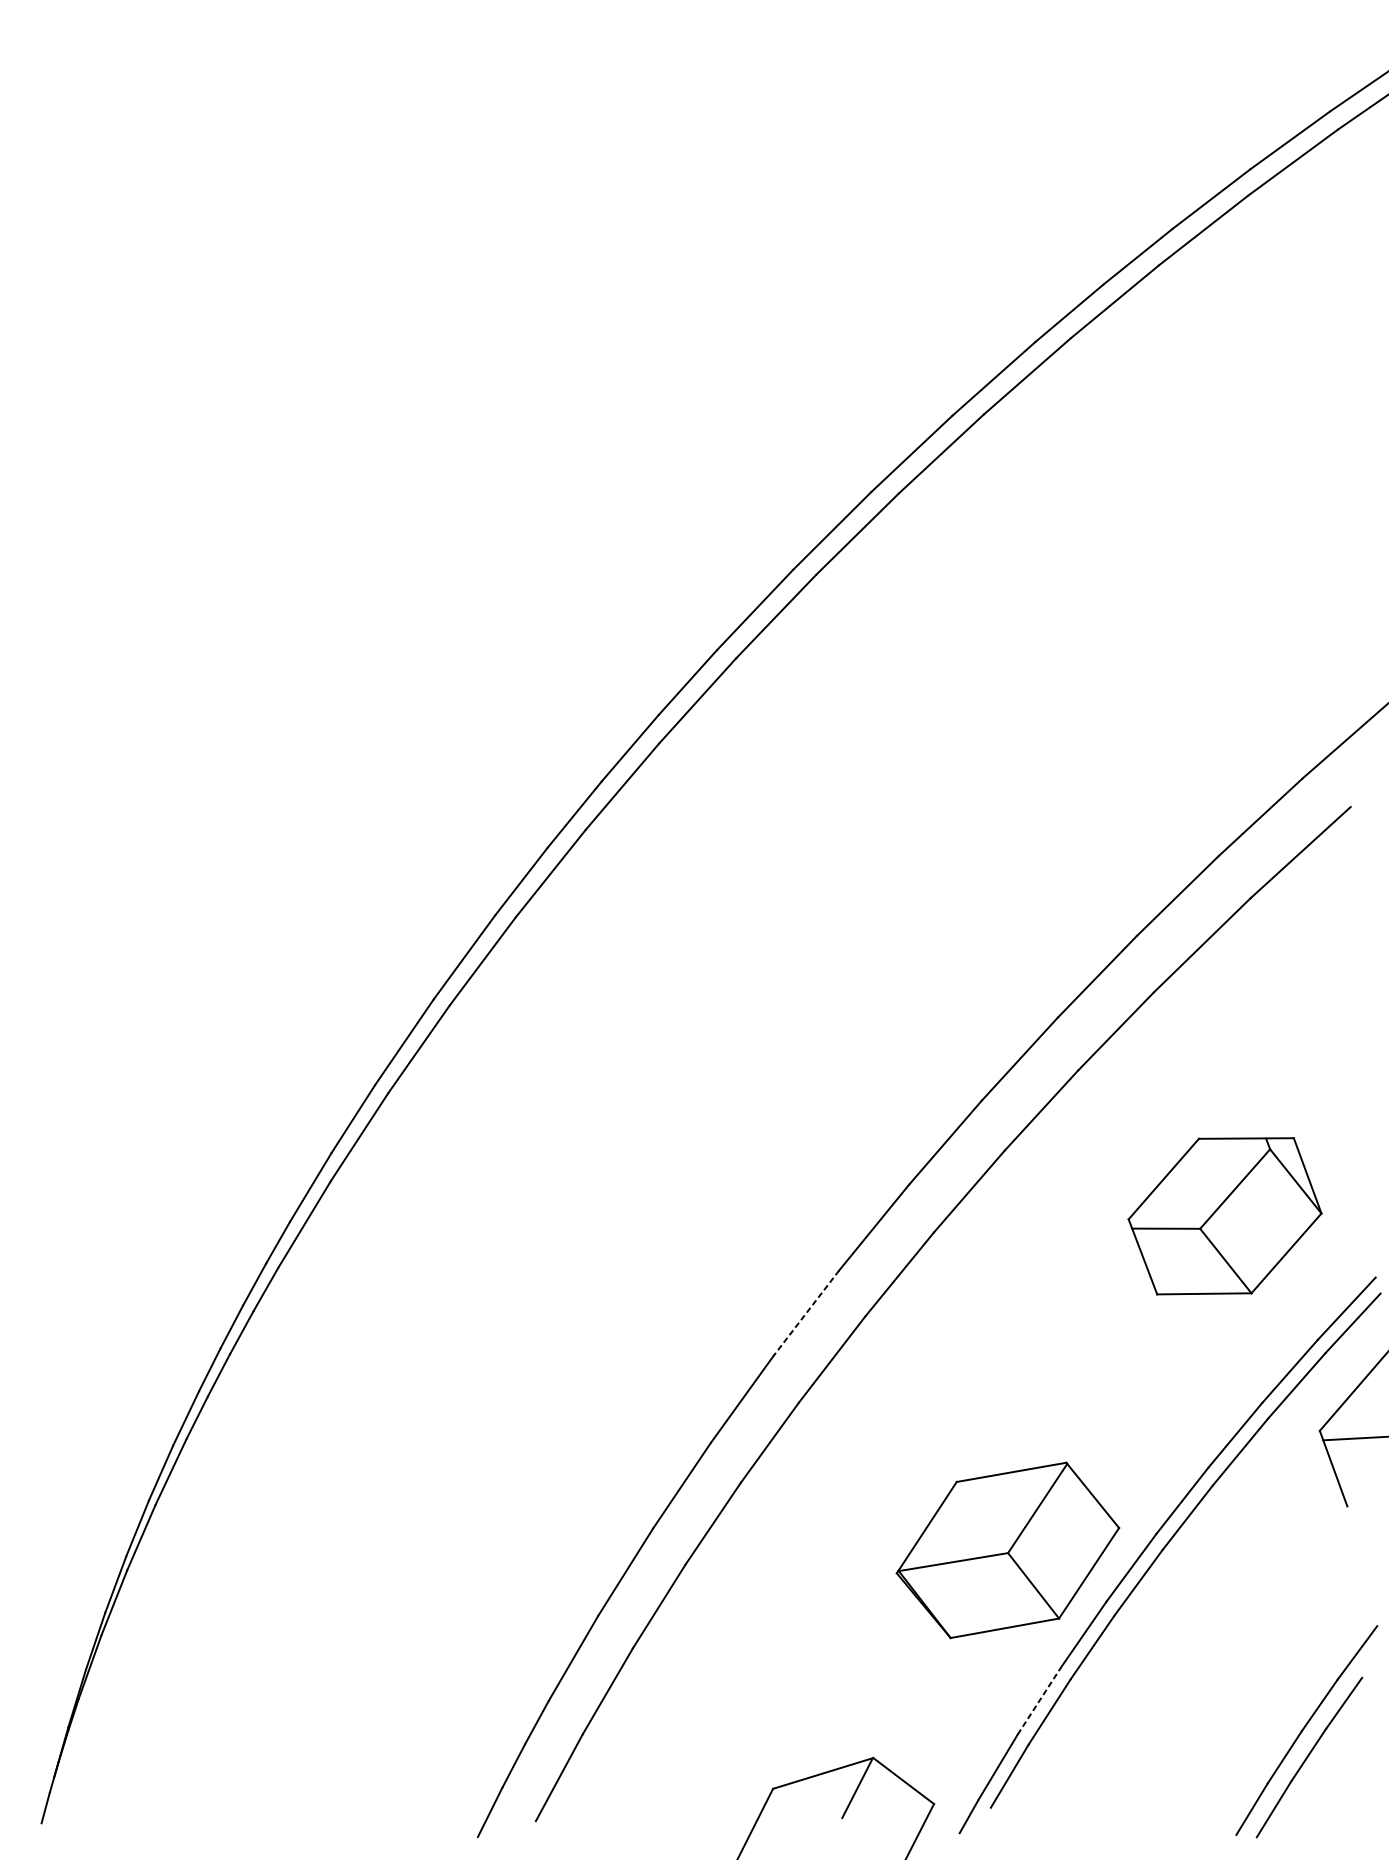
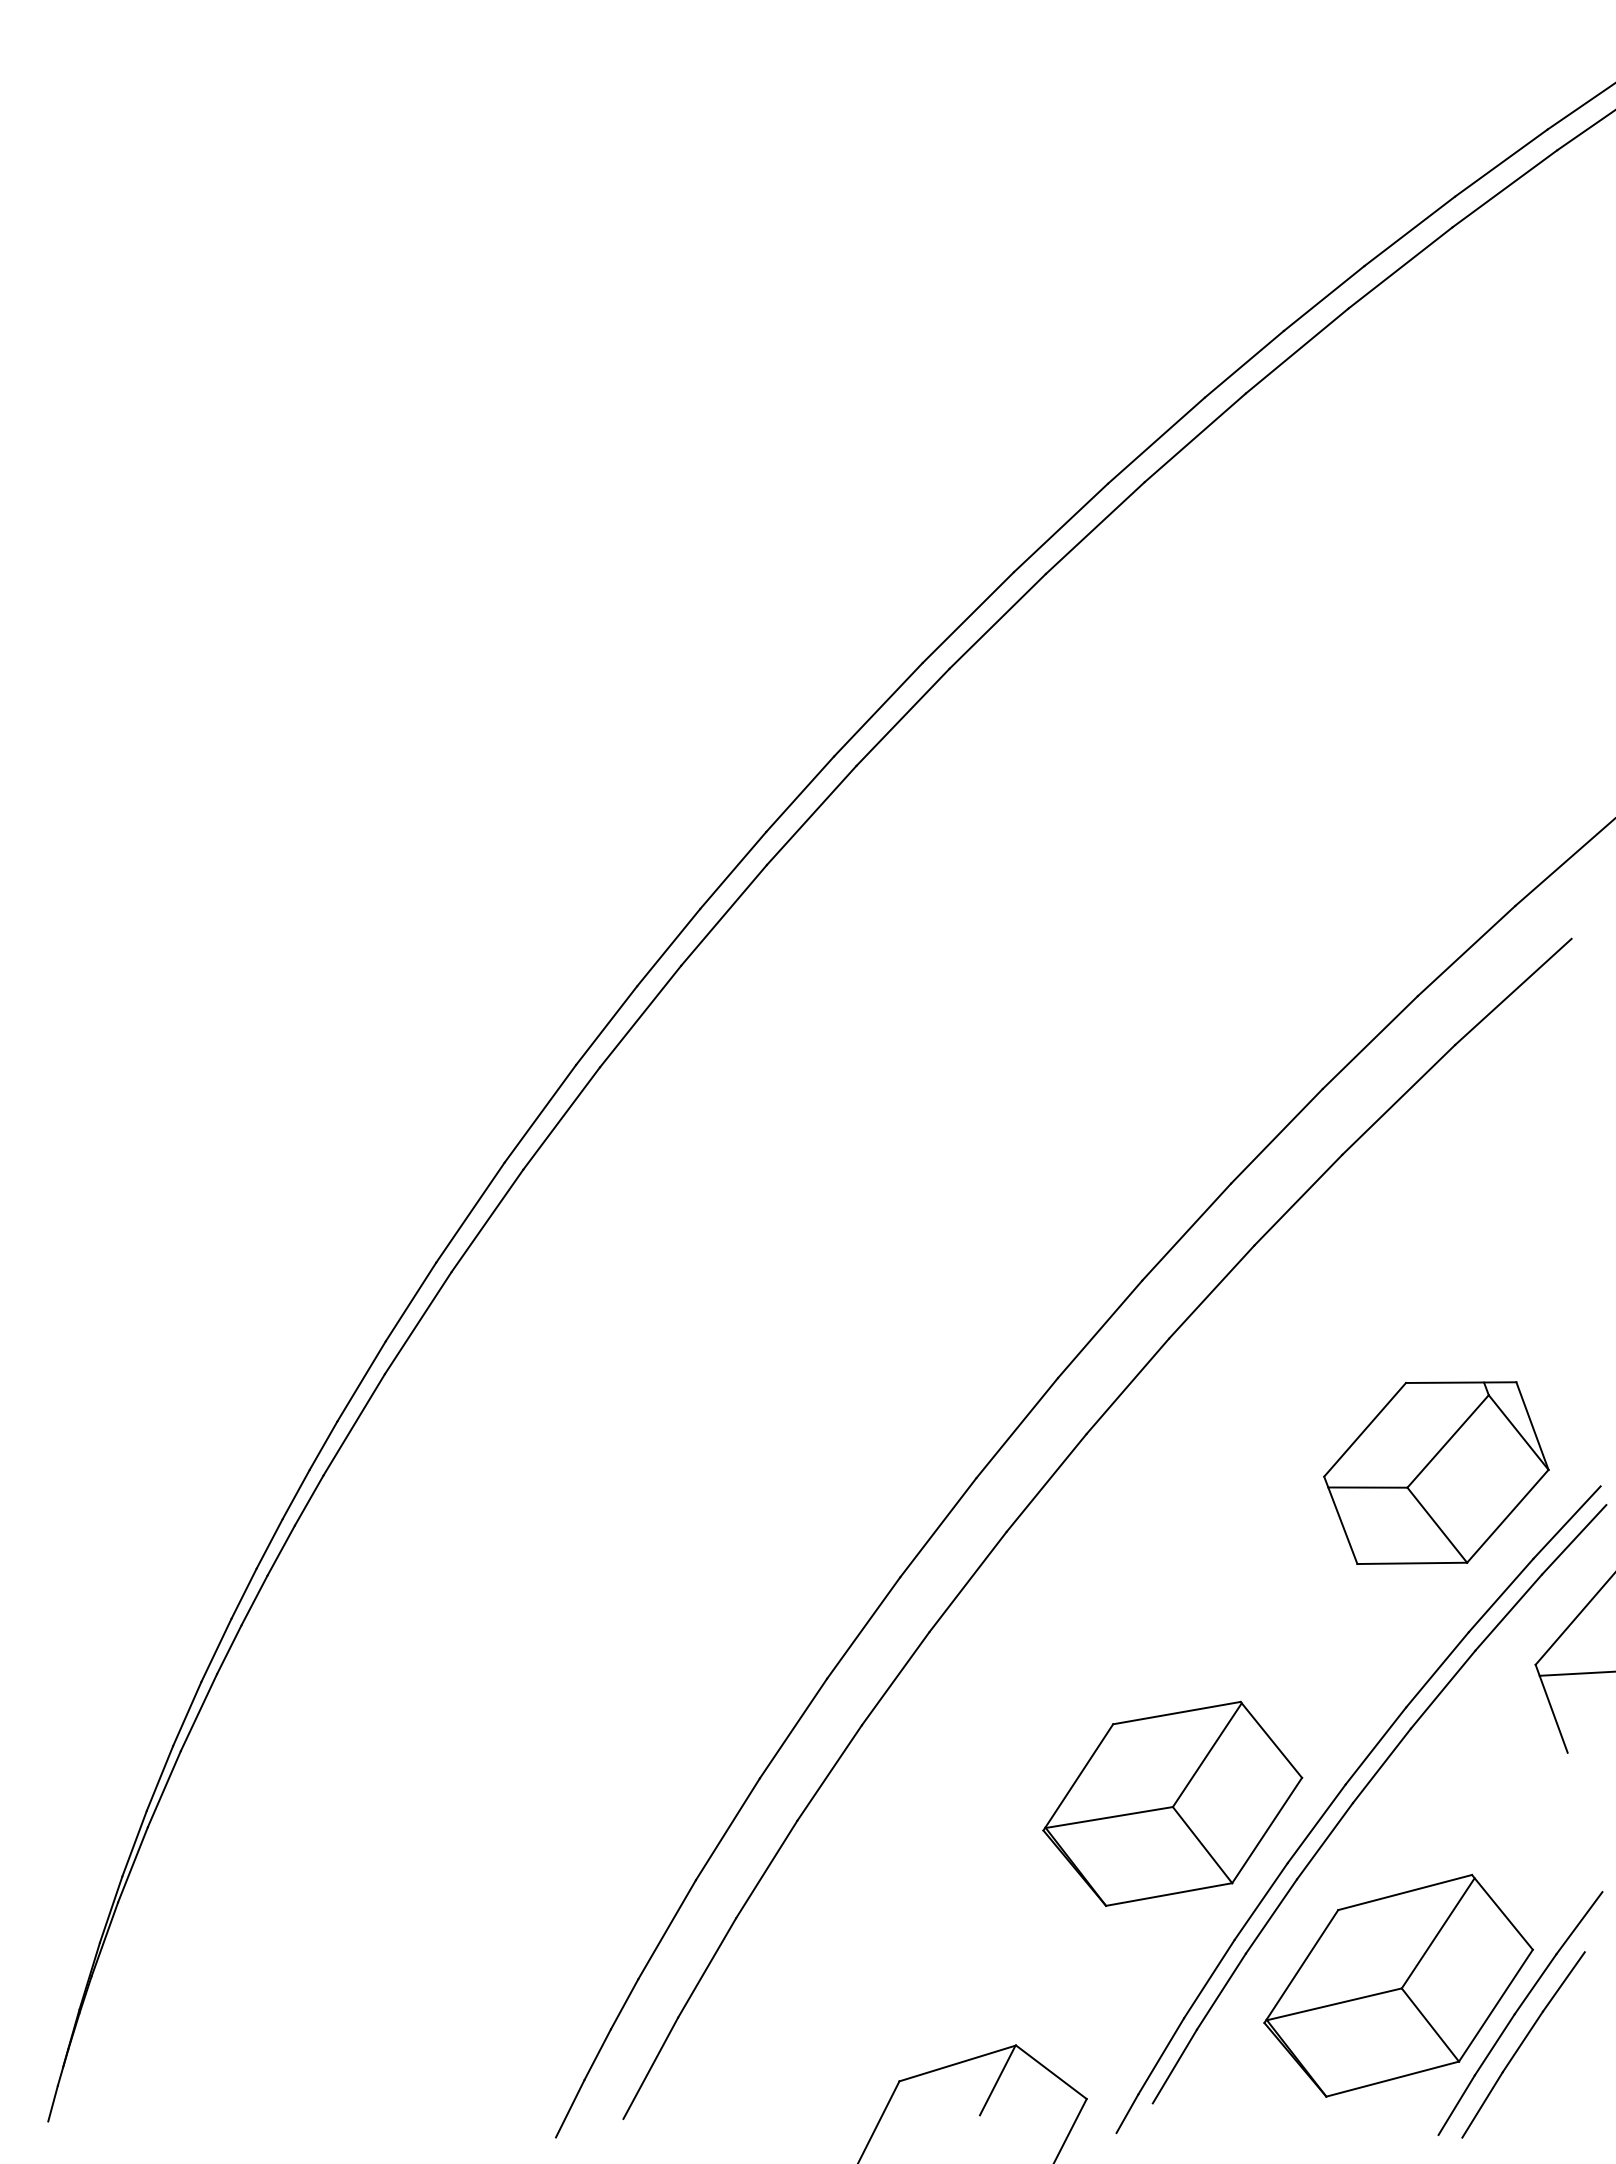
part: (1225, 1215) -> (1436, 1472), moved
line: (806, 1312) -> (938, 1527), dashed -> solid
line: (1039, 1701) -> (1209, 1979), dashed -> solid
part: (1201, 1706) -> (1398, 1985), added

